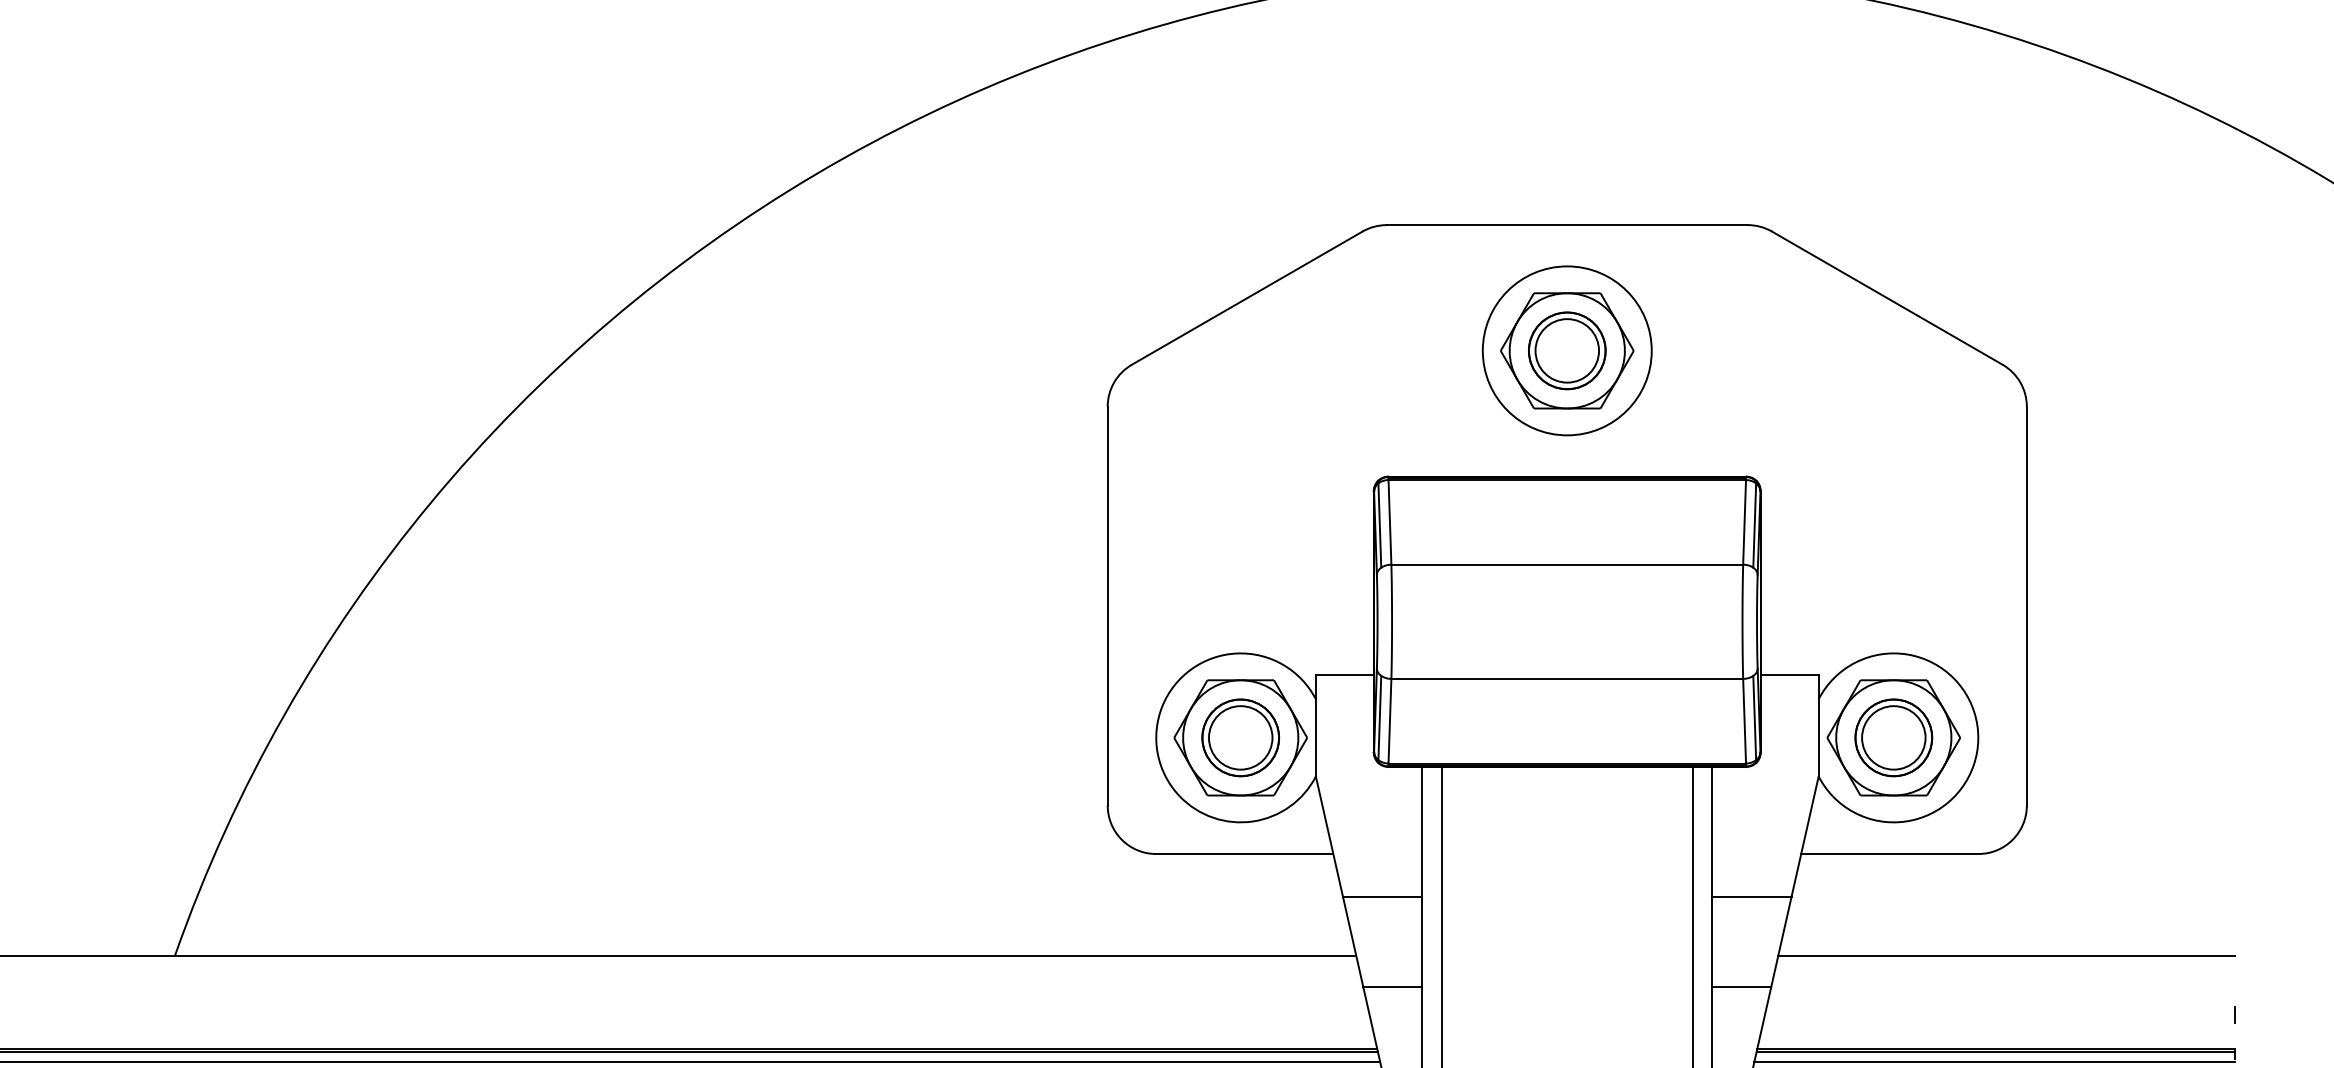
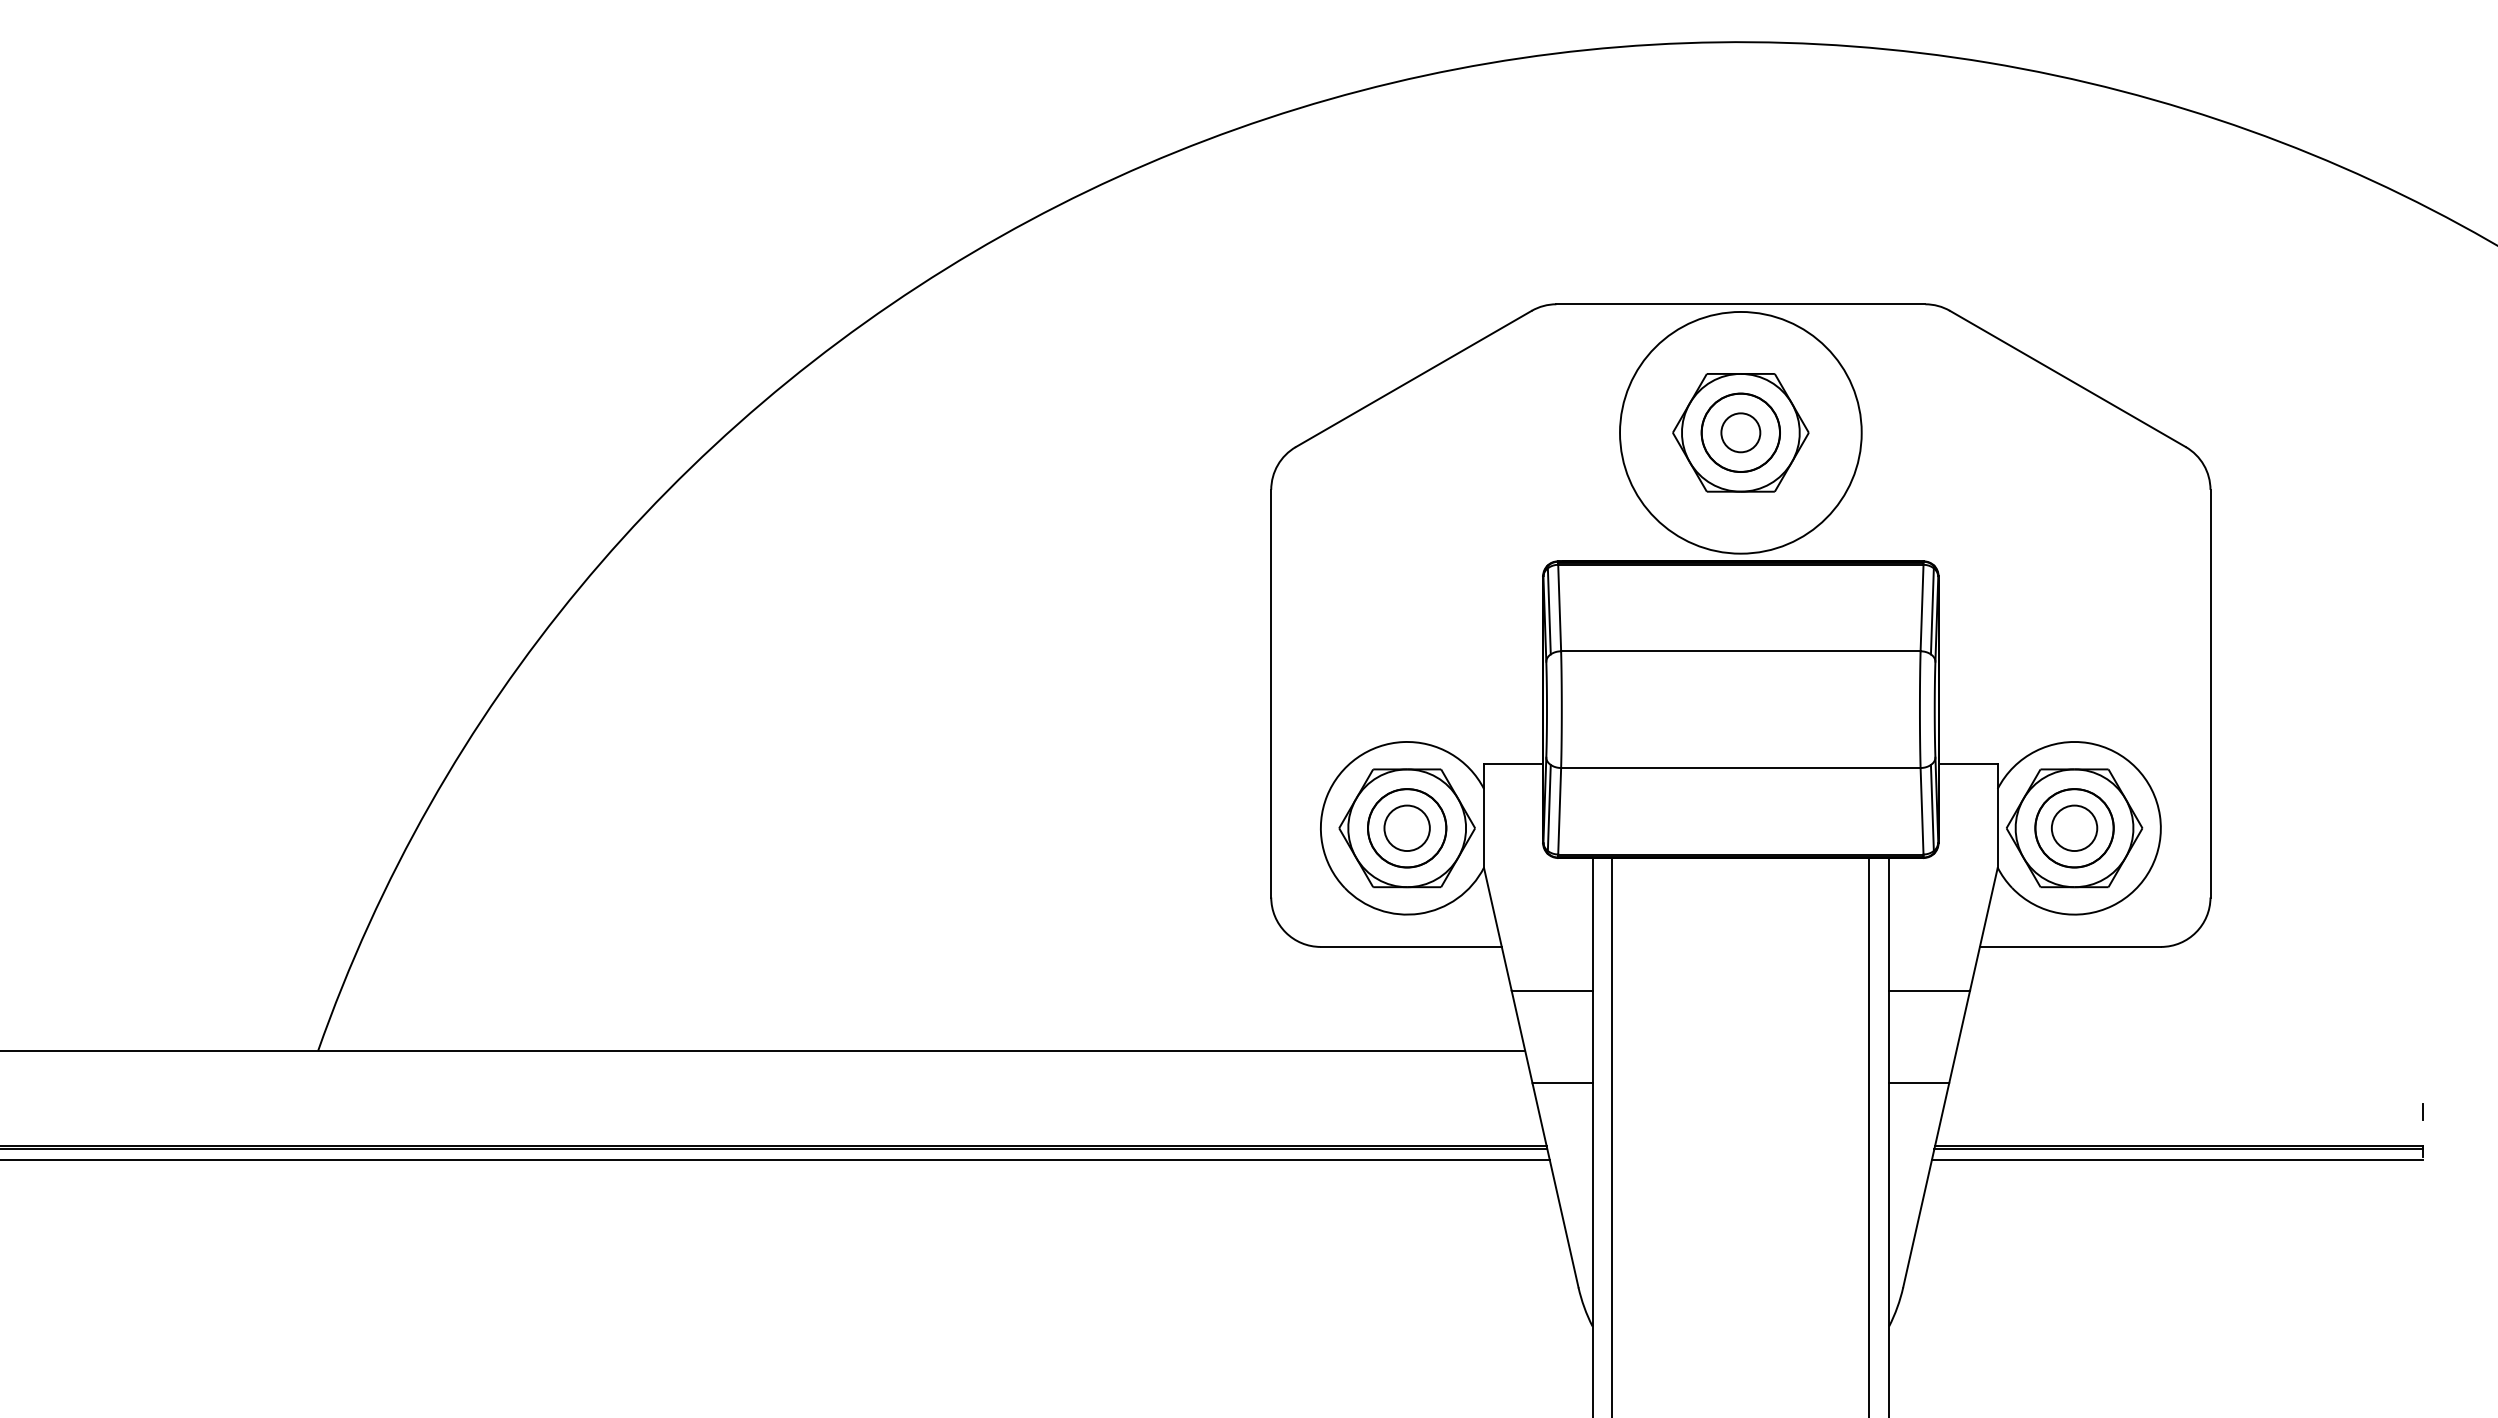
circle: (1566, 350) -> (1740, 432), size x0.6
circle: (1566, 350) -> (1740, 432), size x1.4
circle: (1240, 737) -> (1406, 827), size x0.7
circle: (1893, 737) -> (2074, 827), size x0.7
line: (2006, 955) -> (2189, 1050), removed

